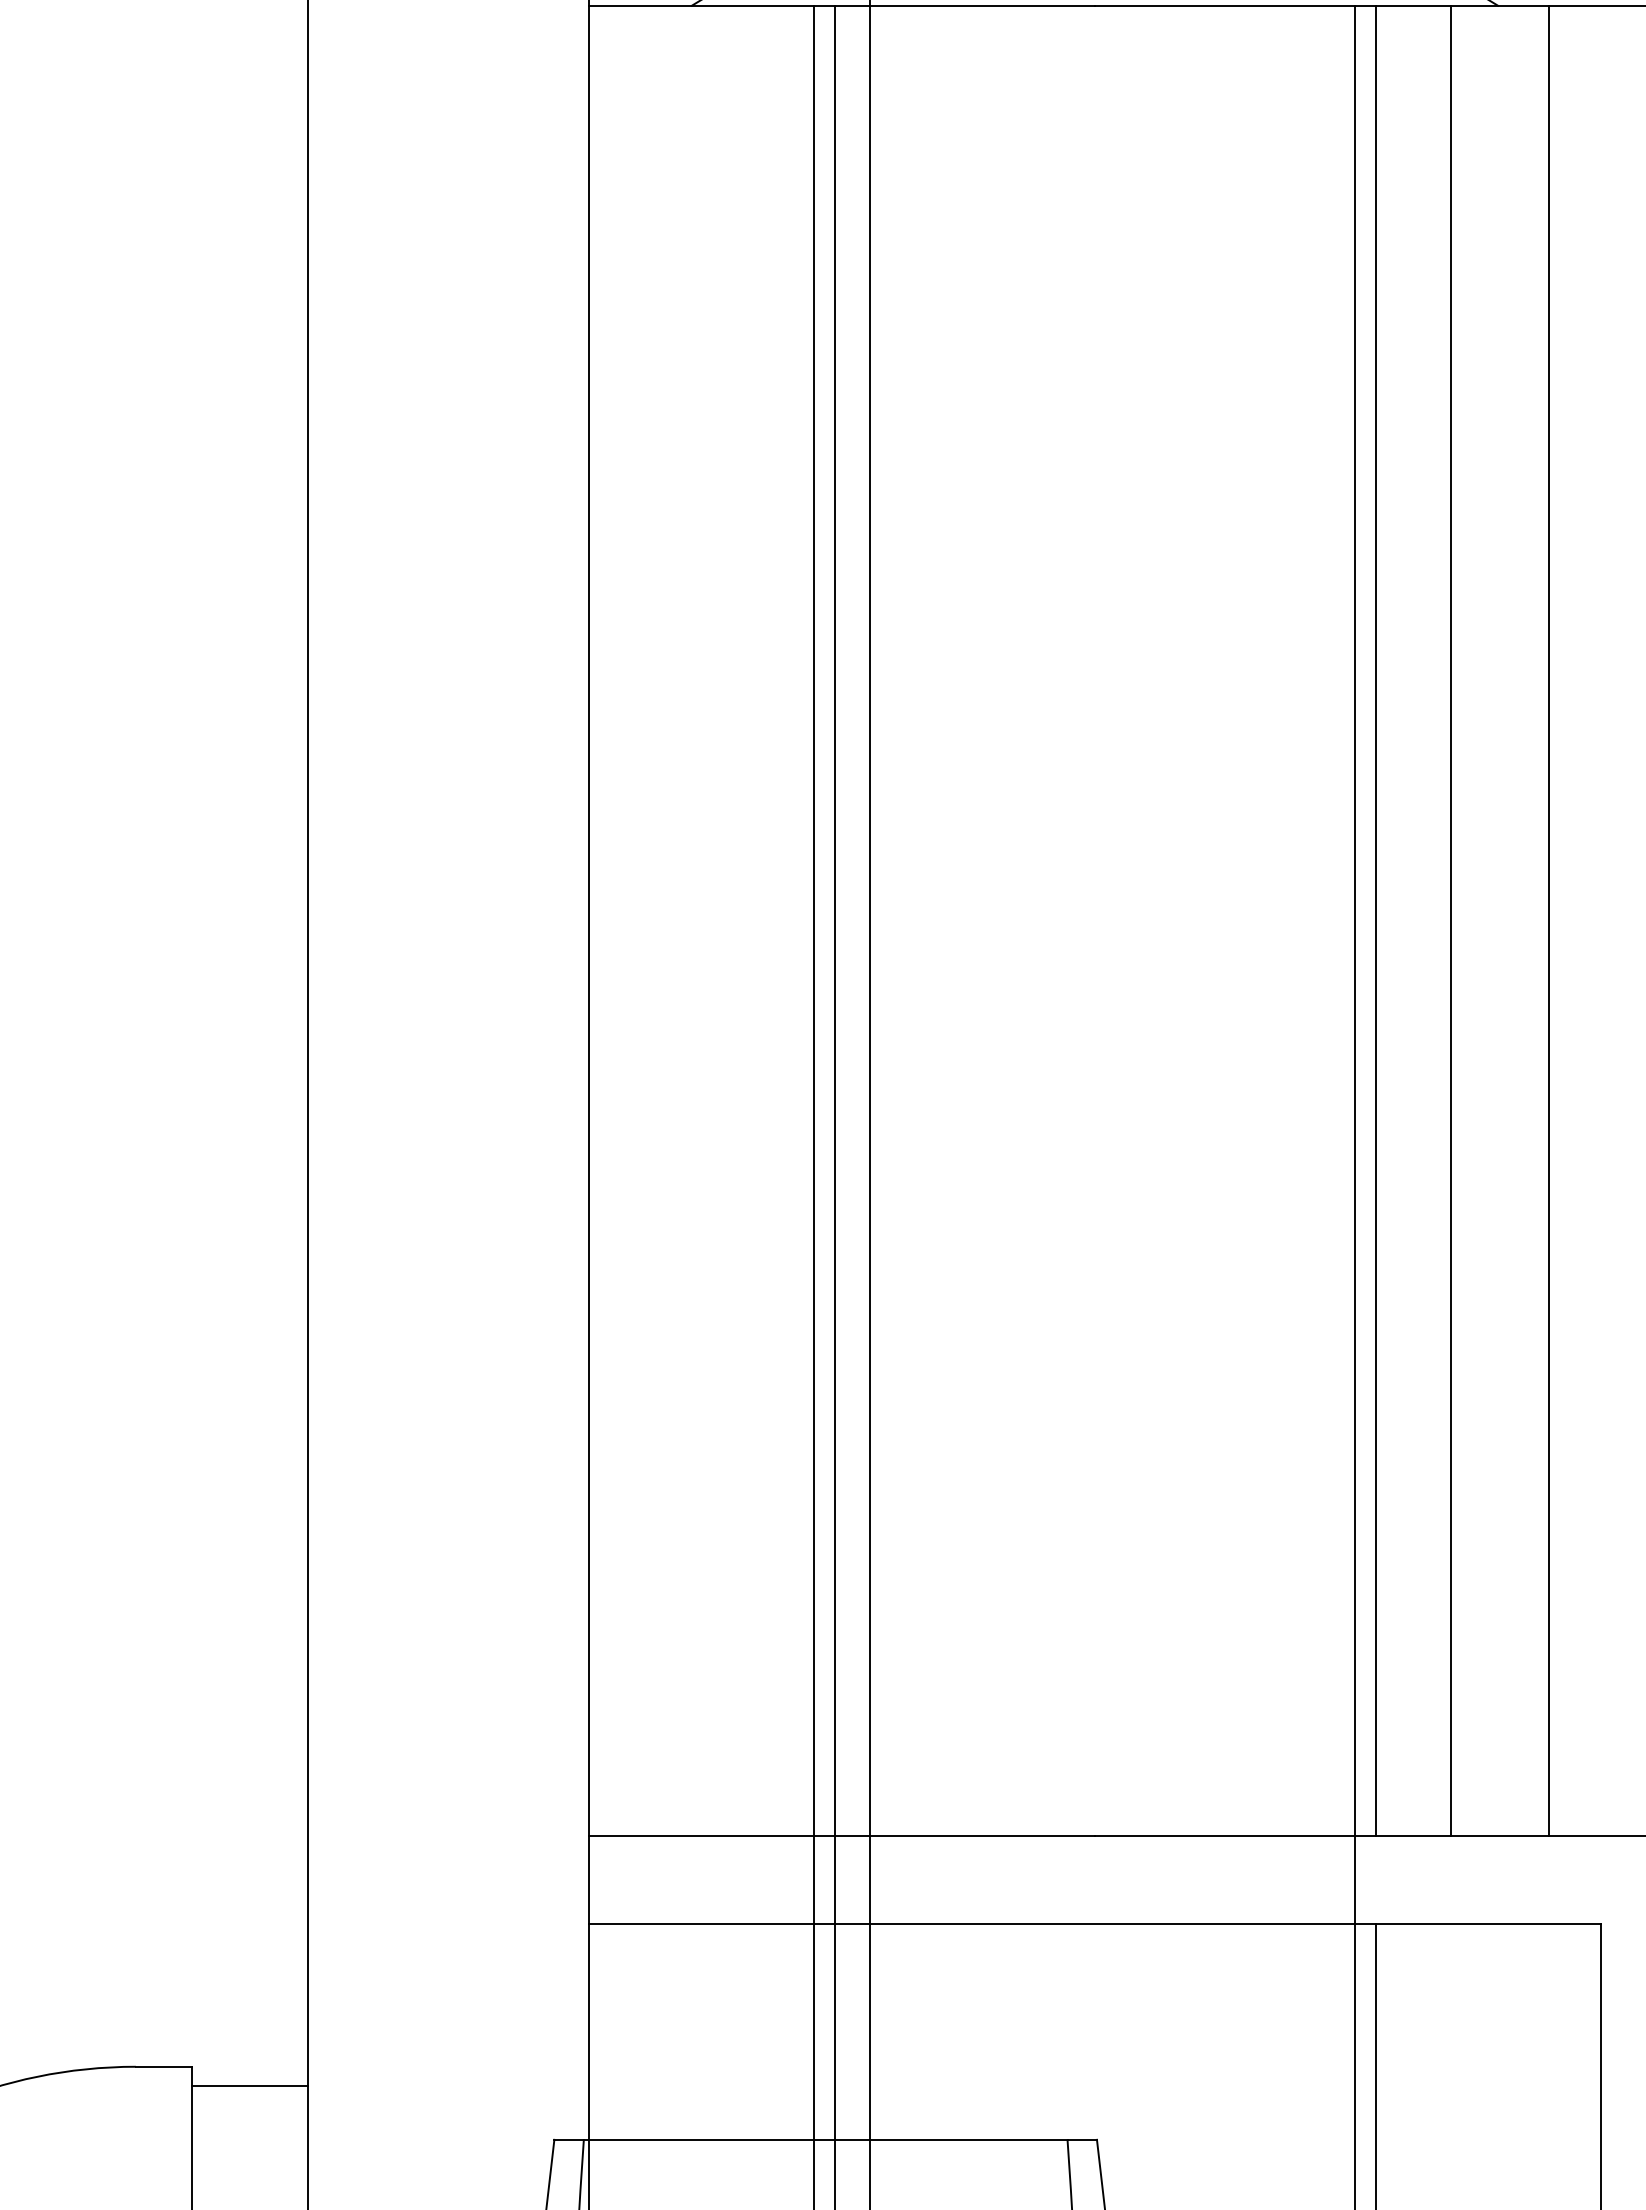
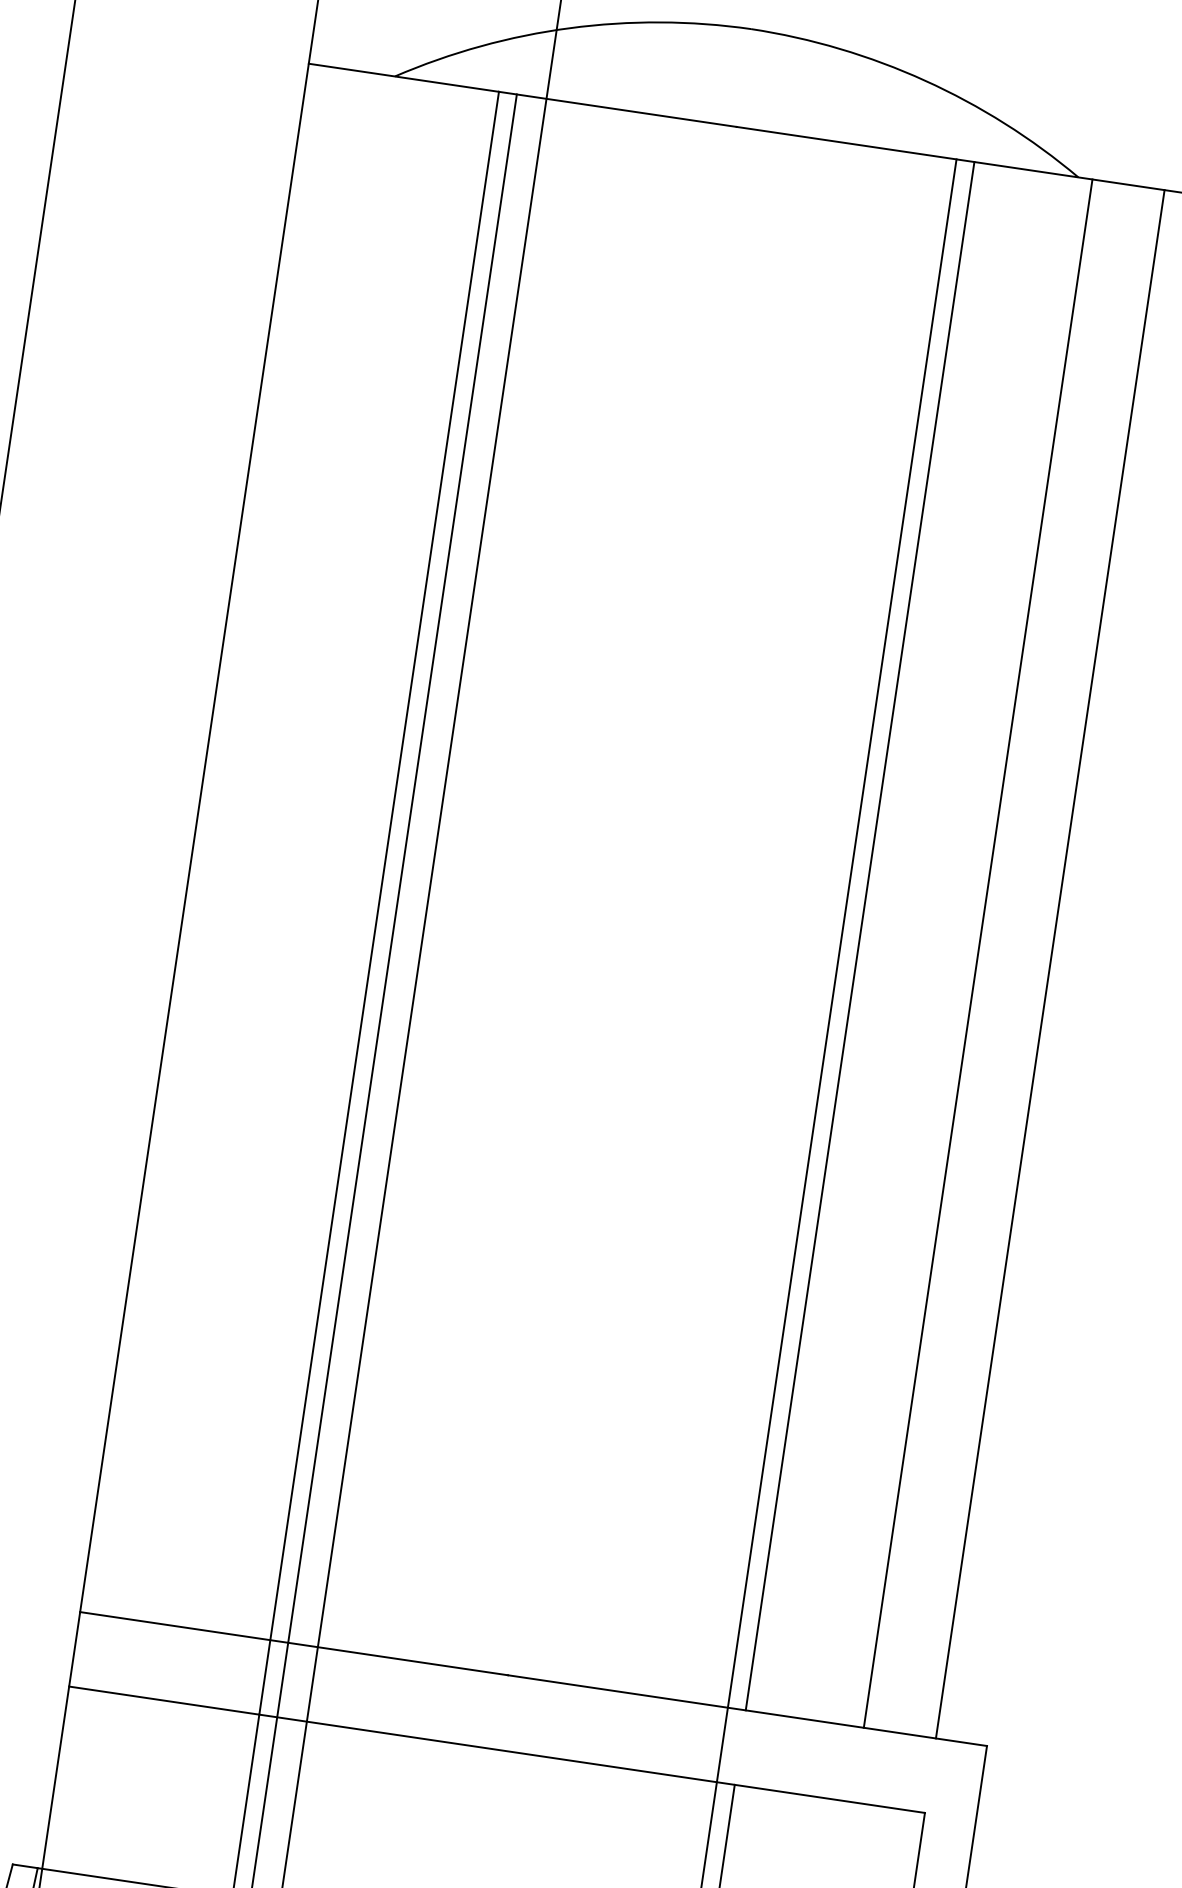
line: (1451, 921) -> (978, 953), moved
line: (1548, 921) -> (1050, 964), moved

